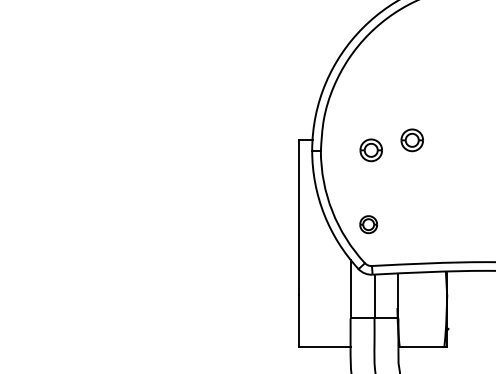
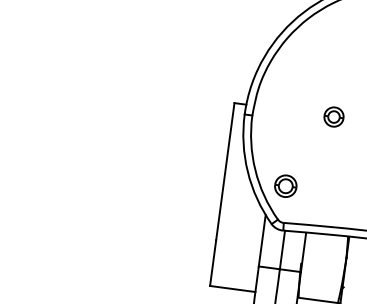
part: (370, 150) -> (296, 121), removed
part: (368, 224) -> (285, 185), size x1.43

